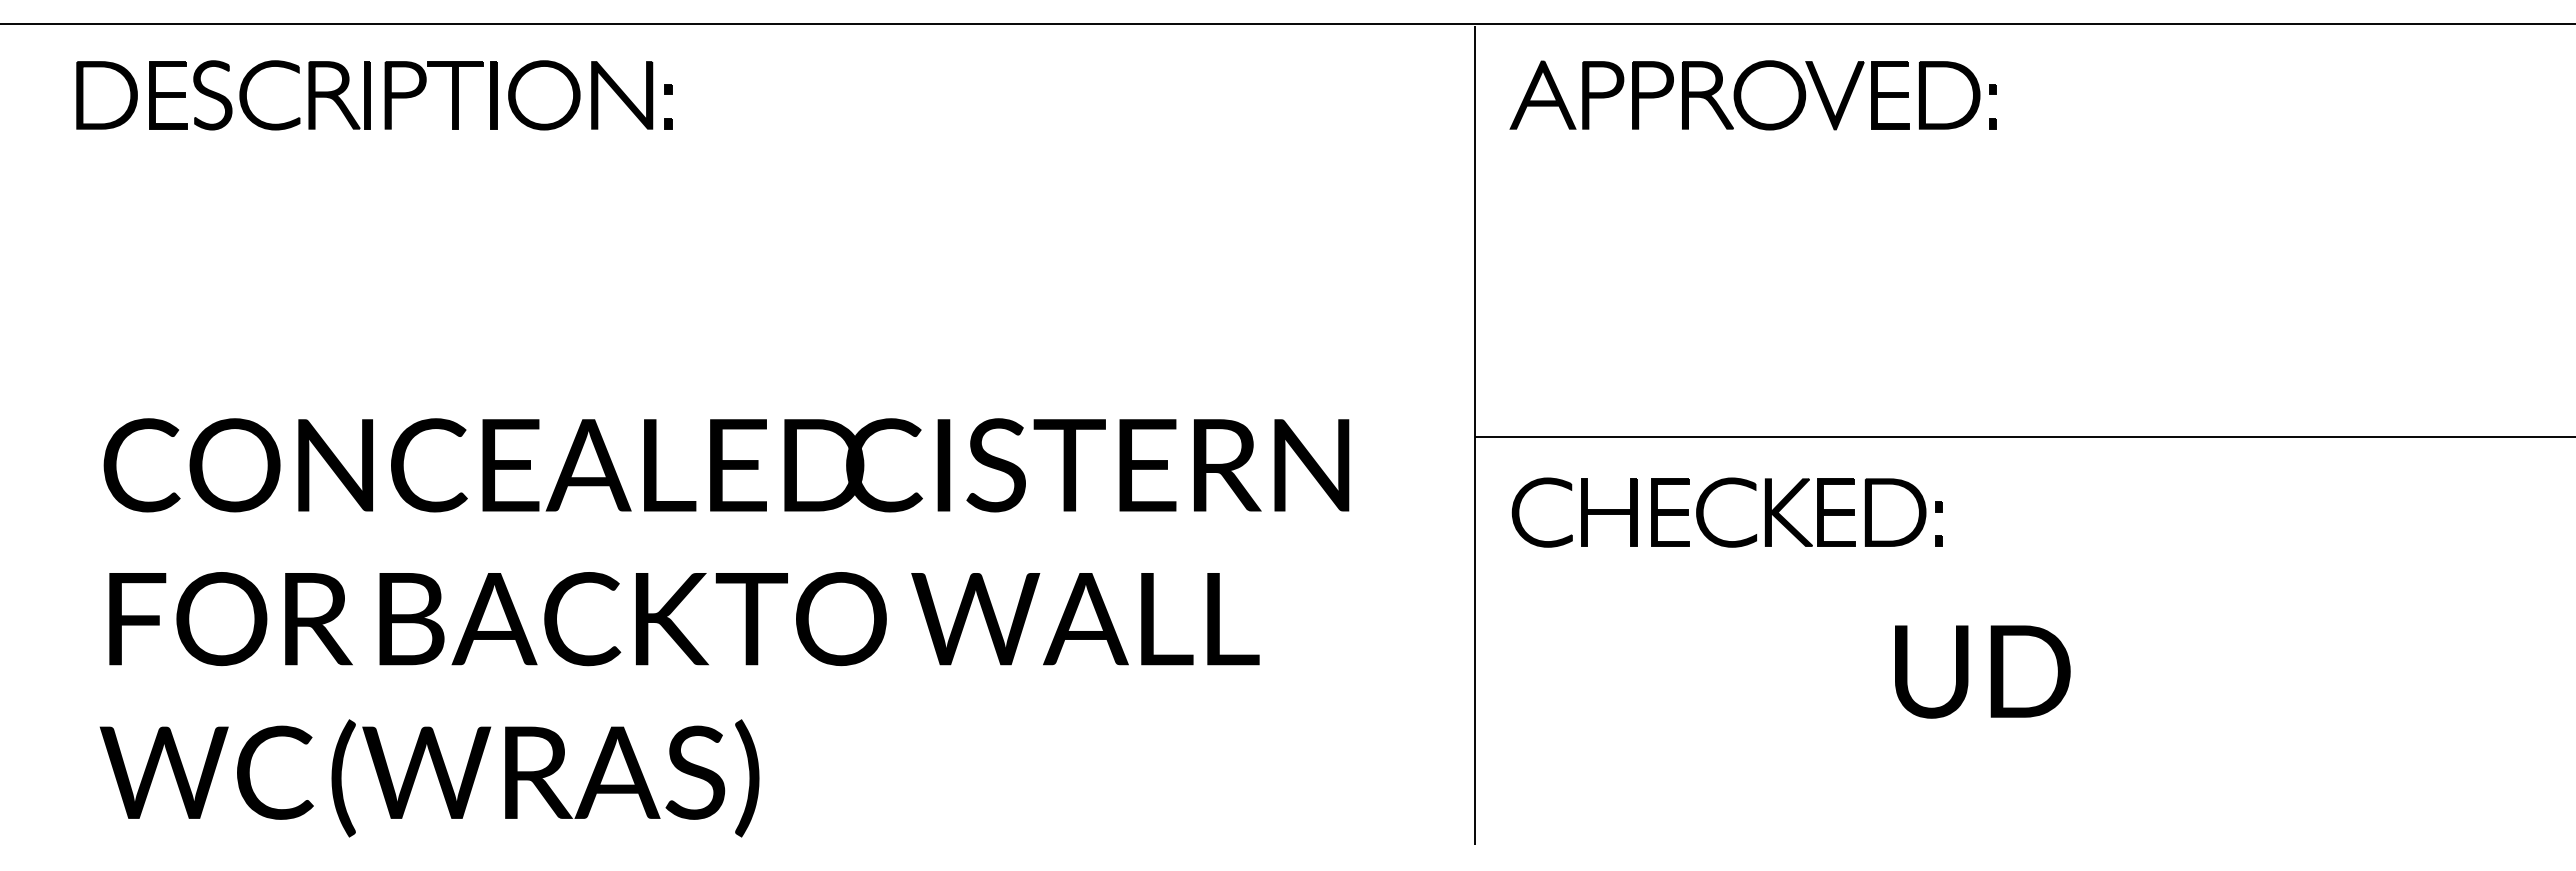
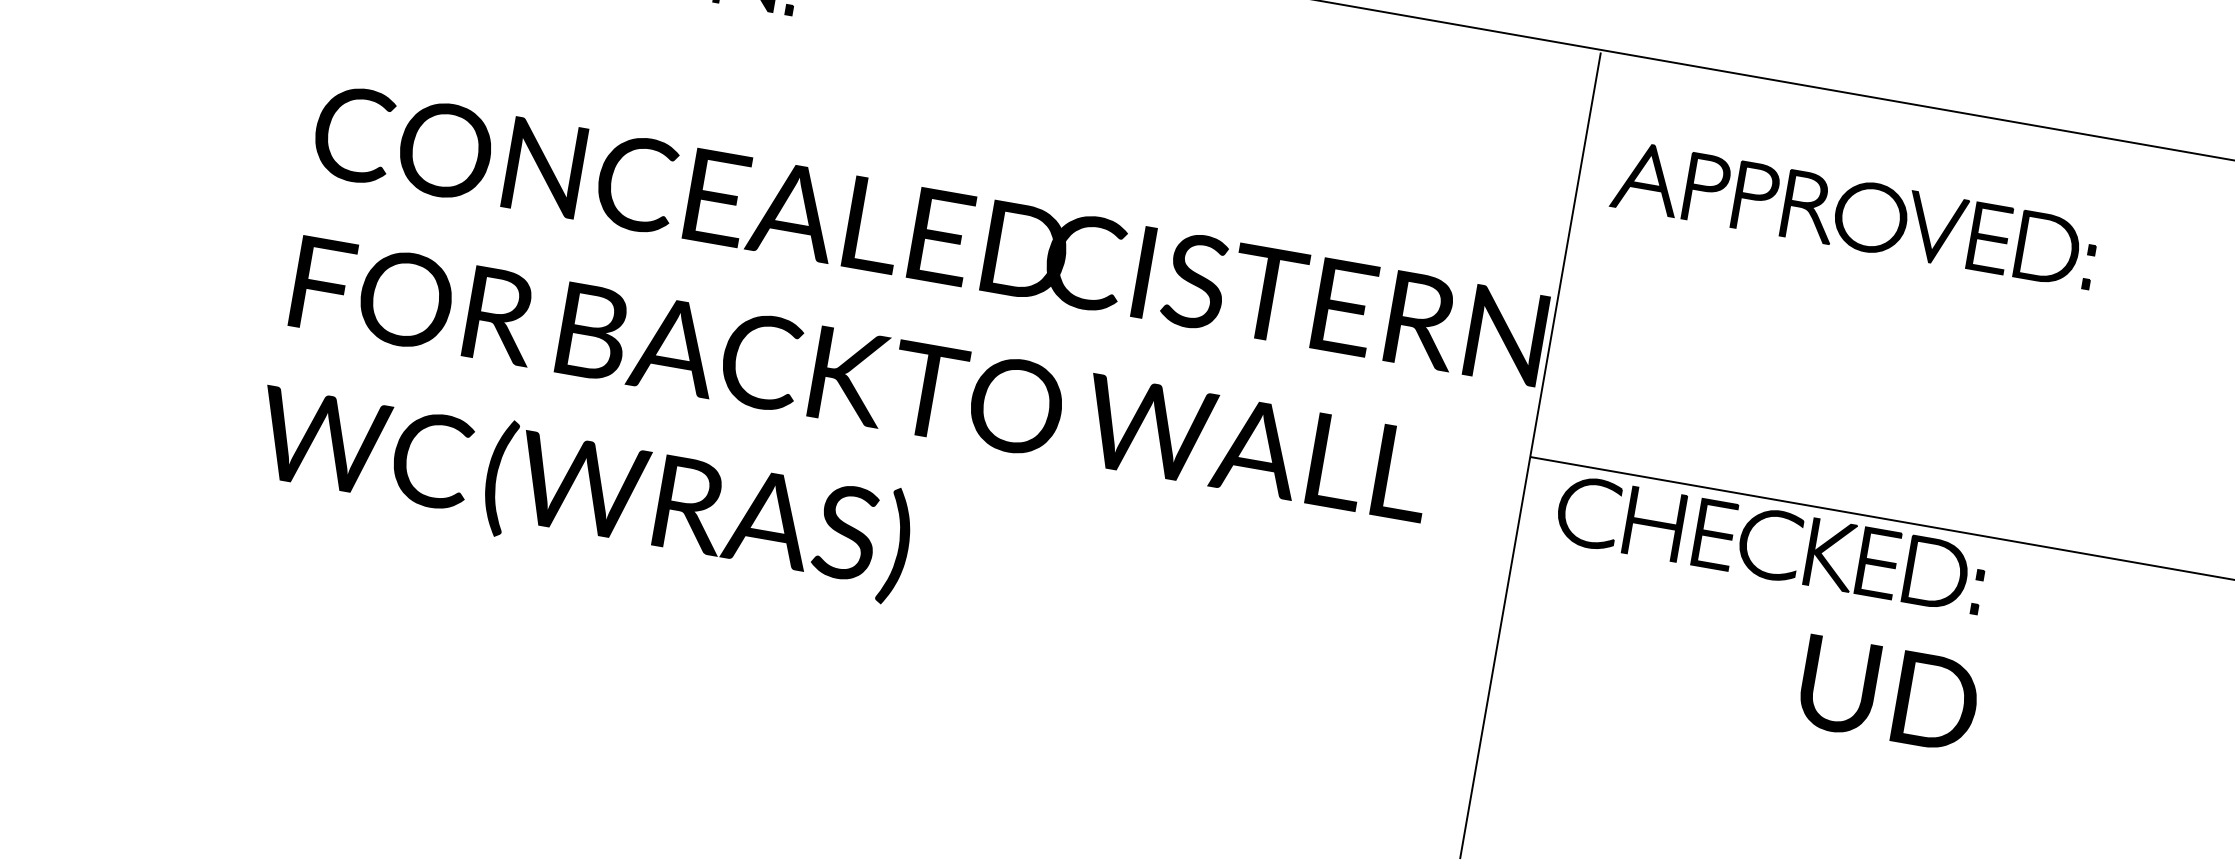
part: (1752, 95) -> (1853, 214), moved
part: (1704, 506) -> (1749, 534), moved
text: (724, 627) -> (899, 394), moved
text: (1982, 671) -> (1889, 693), moved

